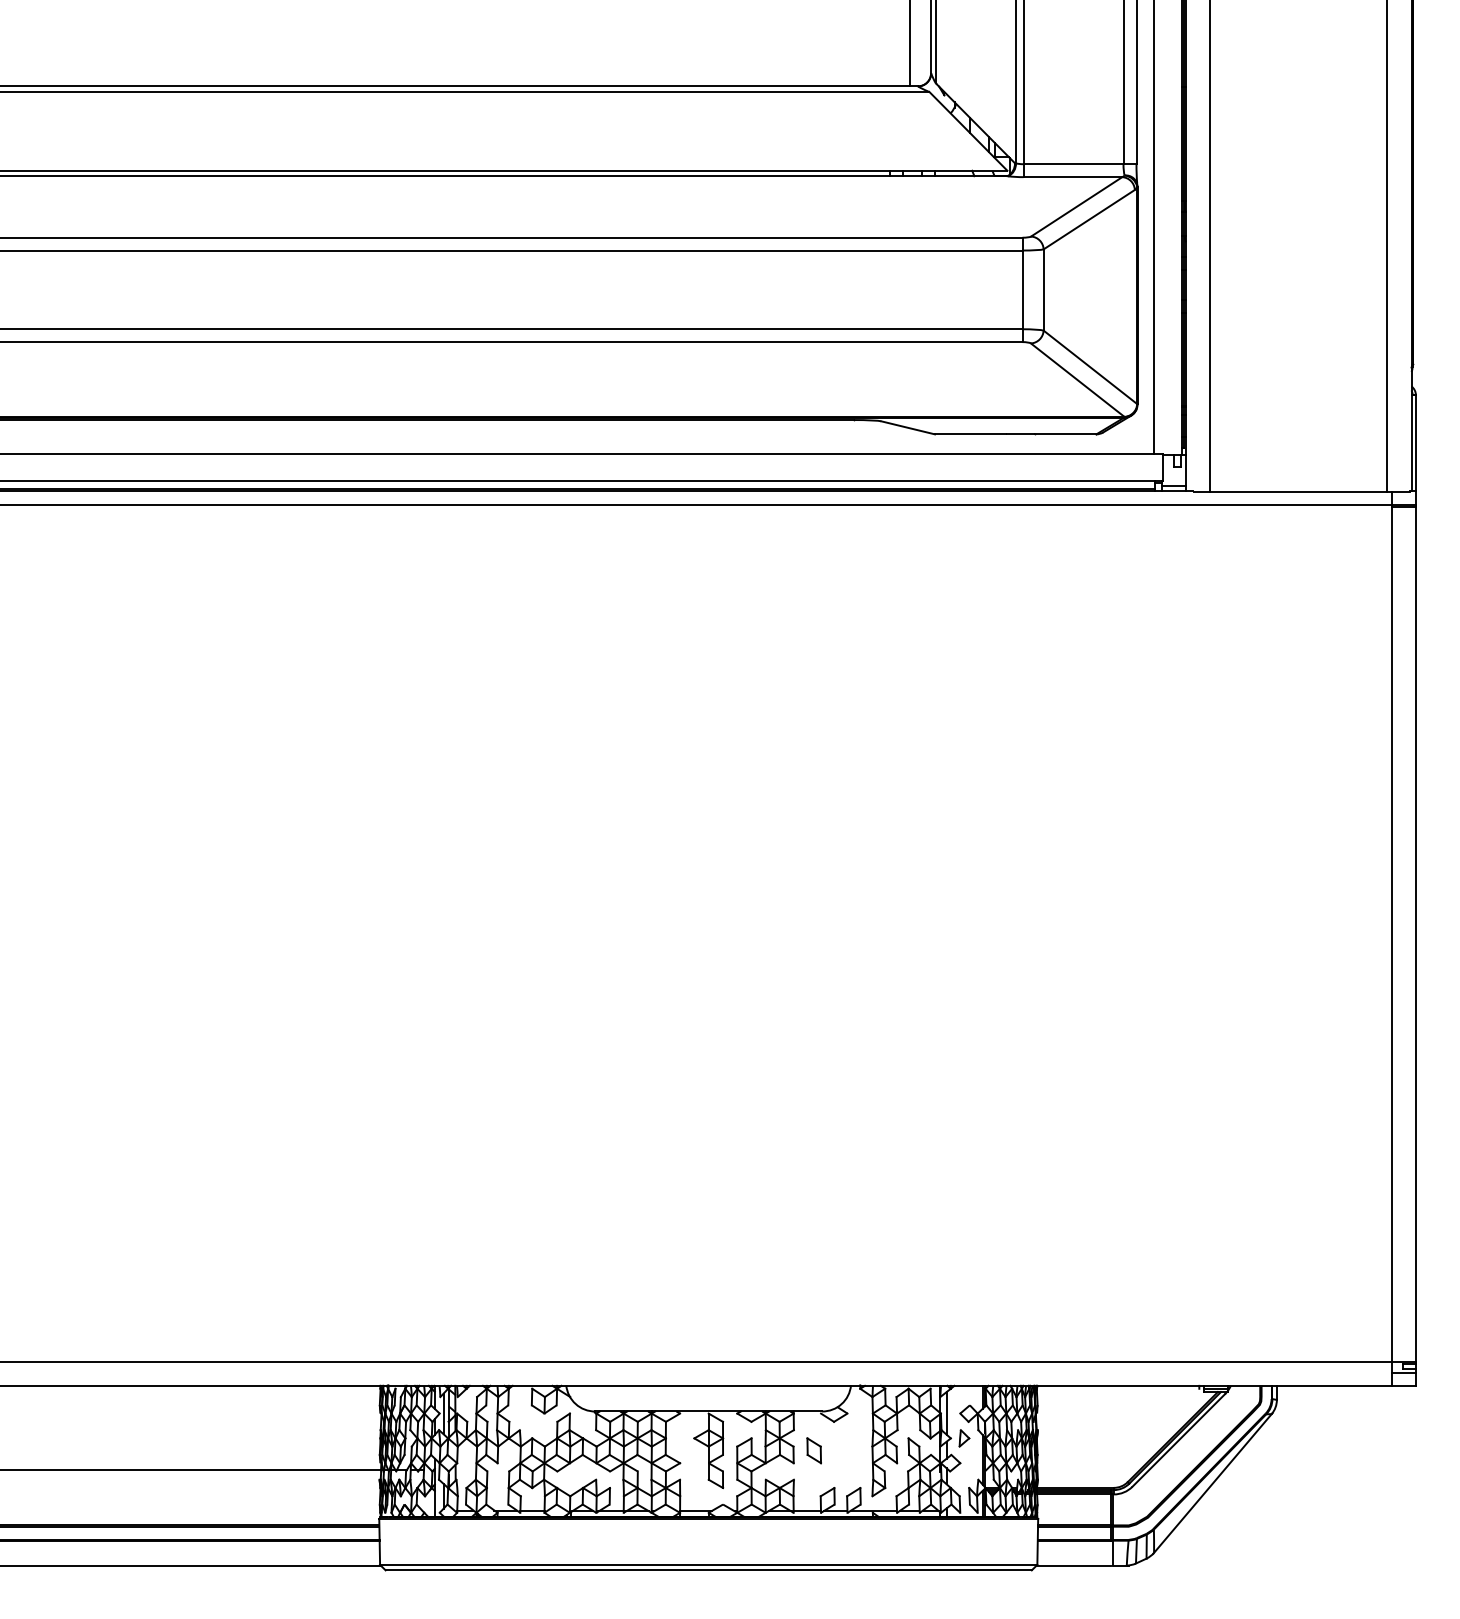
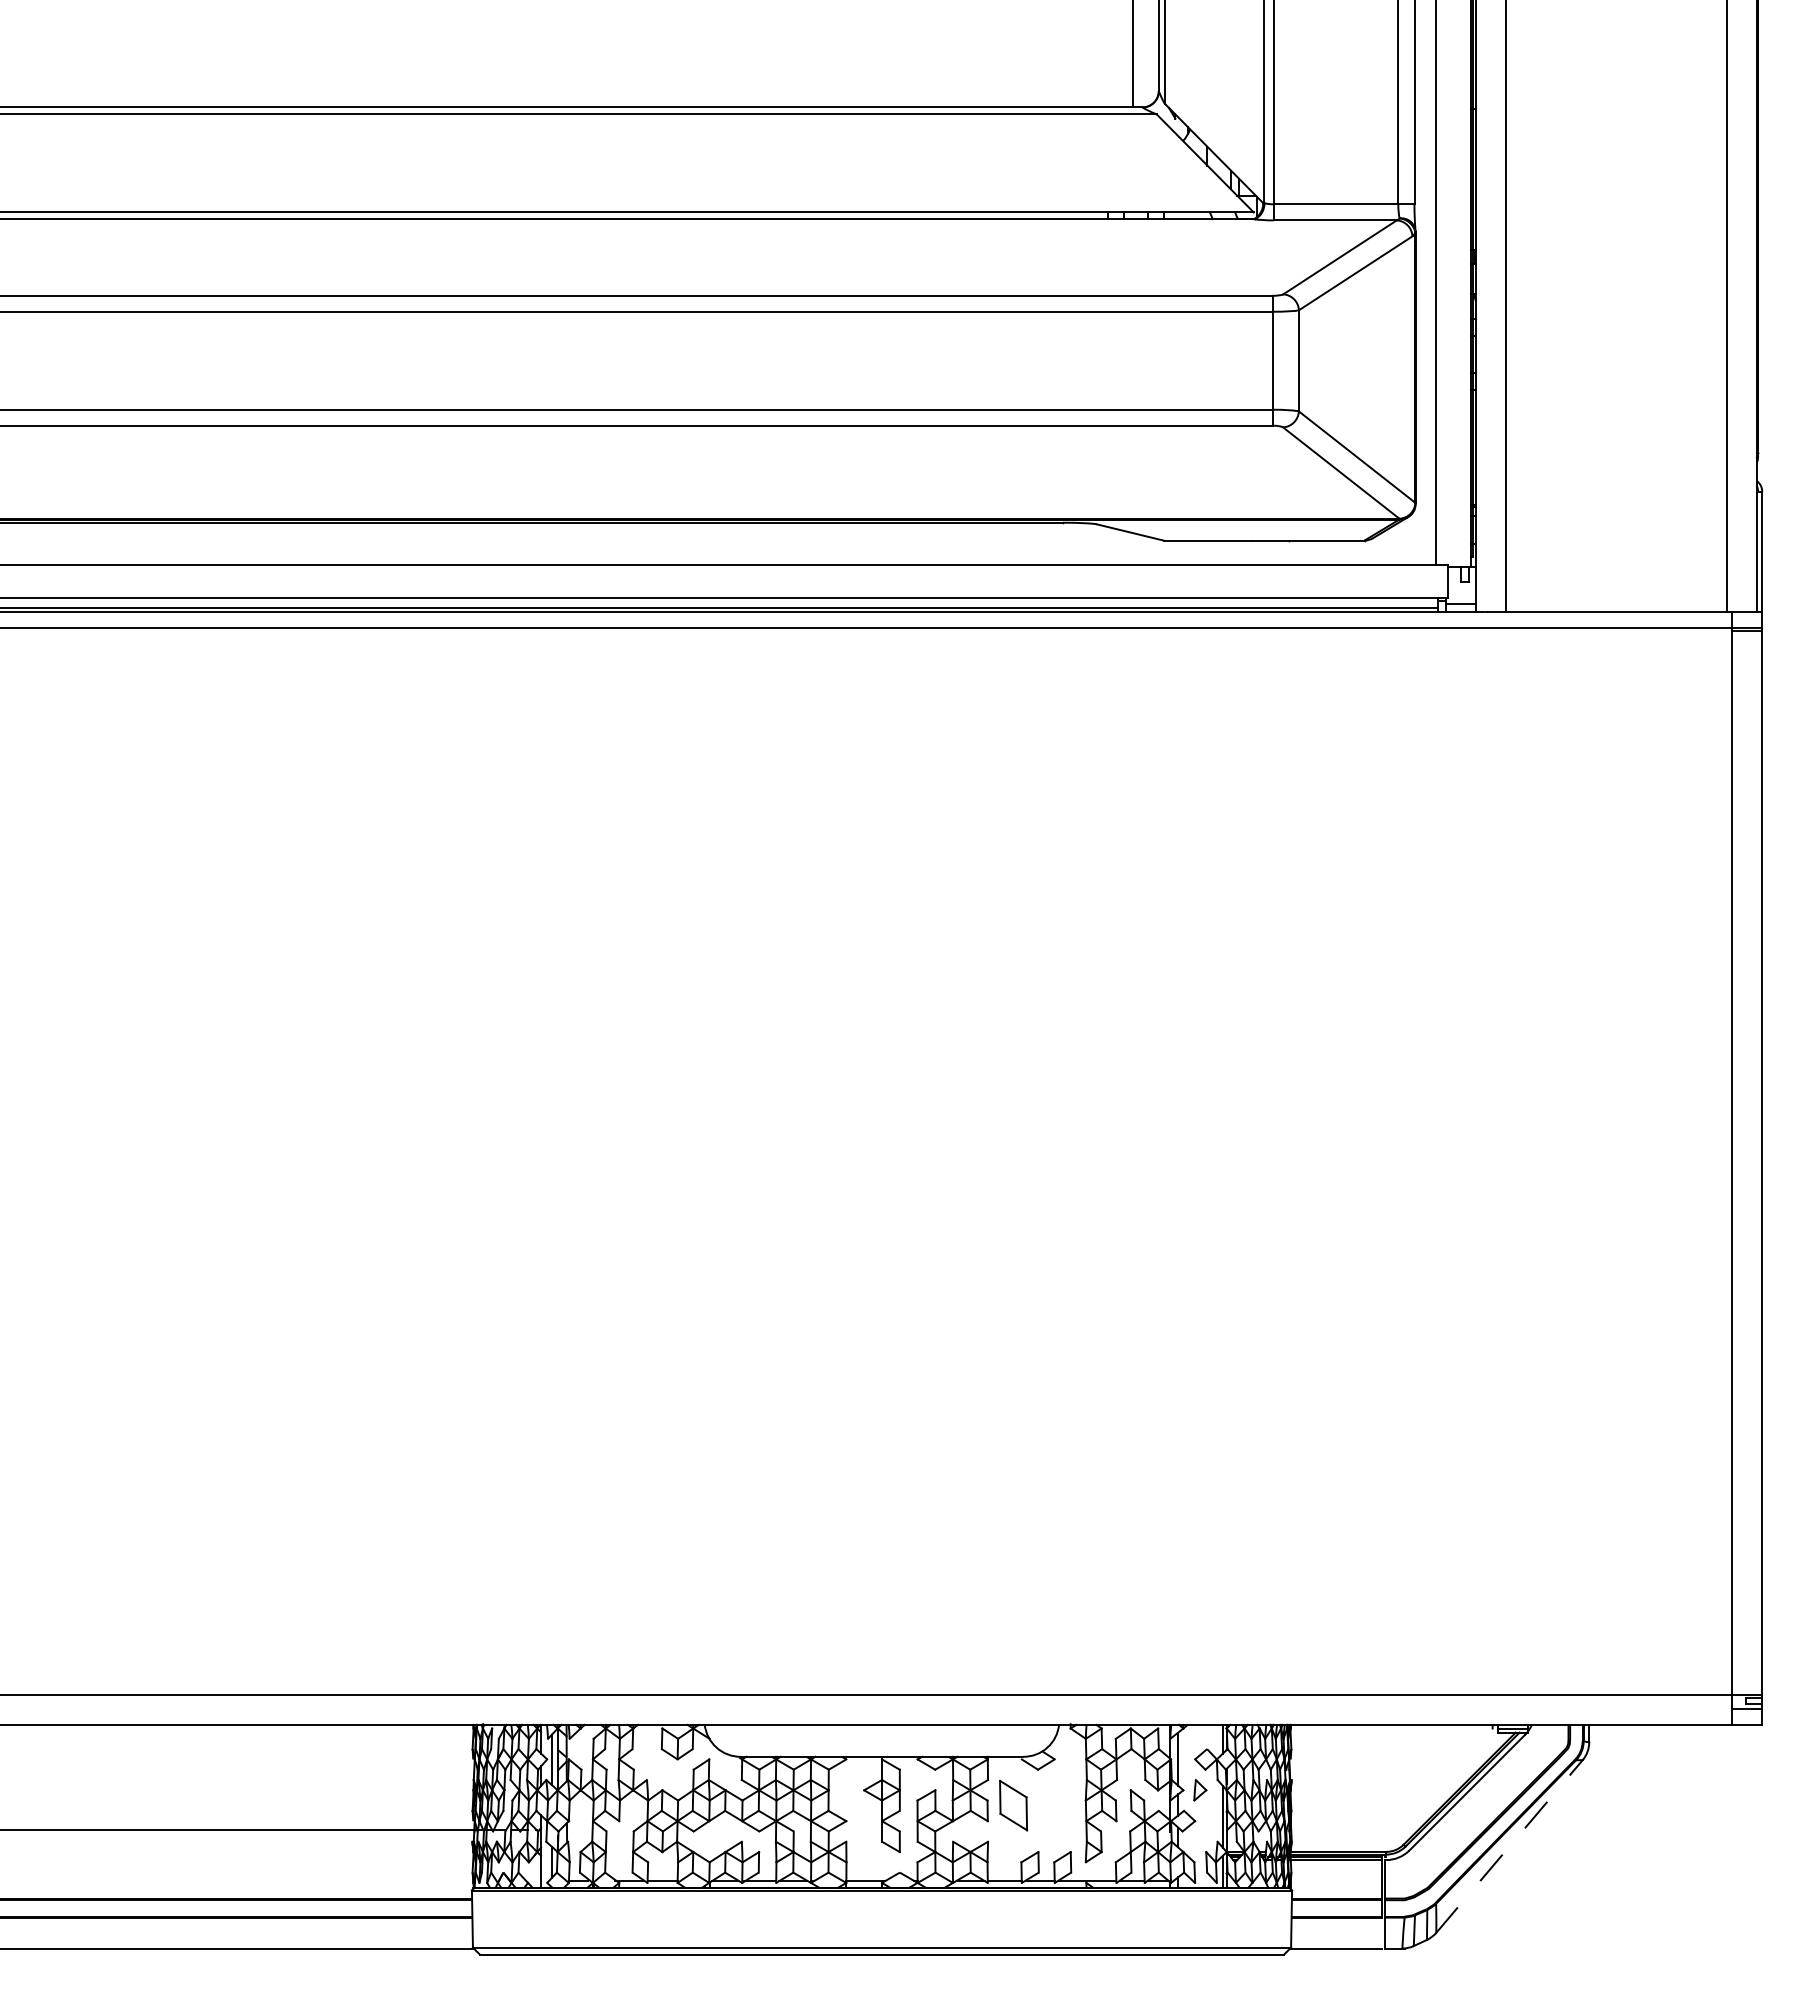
part: (813, 1450) -> (1012, 1805), size x1.6
line: (1212, 1483) -> (1509, 1846), solid -> dashed

